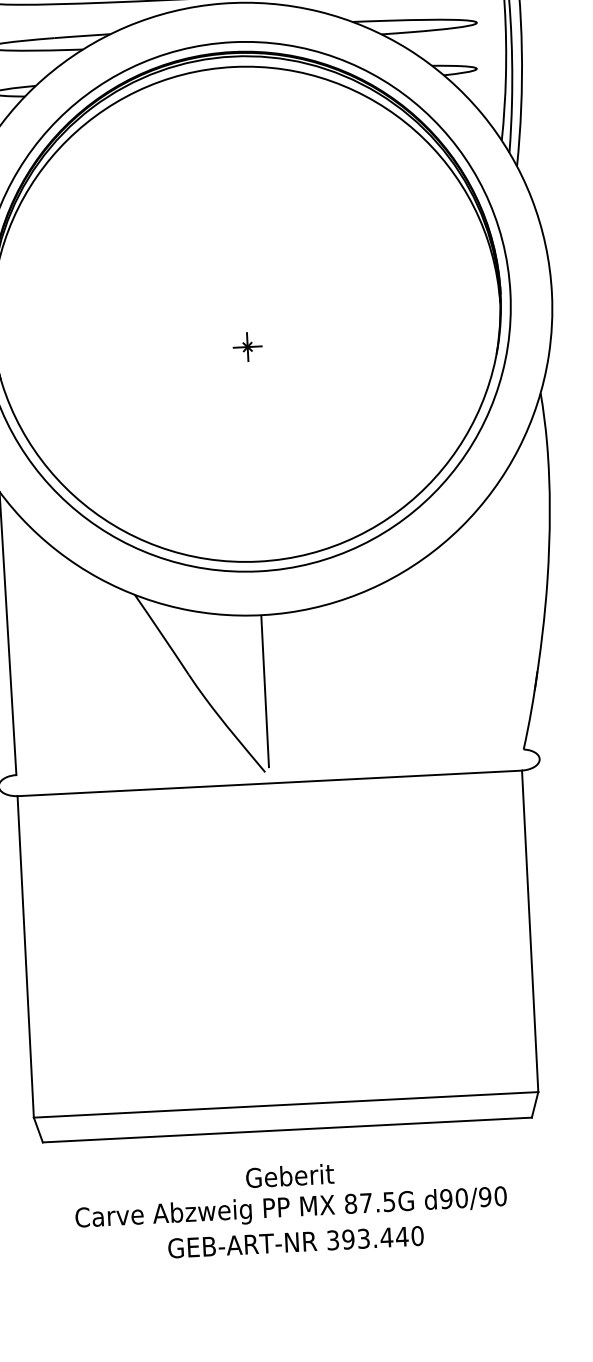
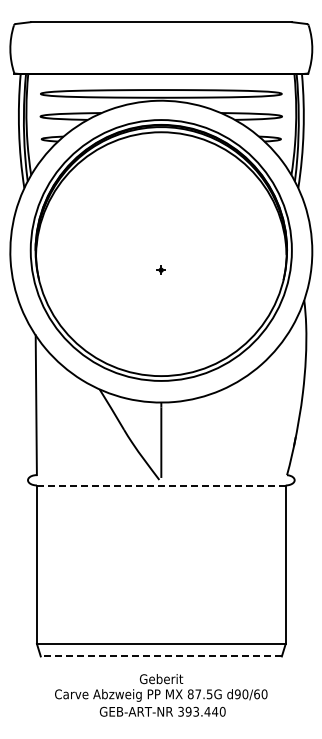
part: (245, 345) -> (160, 269), size x0.6
line: (270, 783) -> (161, 485), solid -> dashed
line: (287, 1130) -> (161, 656), solid -> dashed
text: (484, 1197) -> (256, 694), d90/90 -> d90/60

